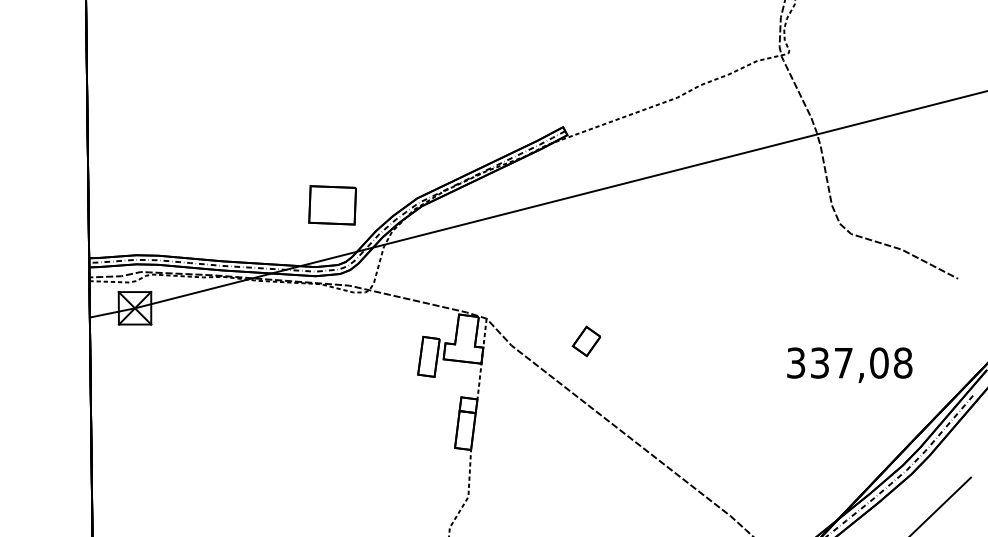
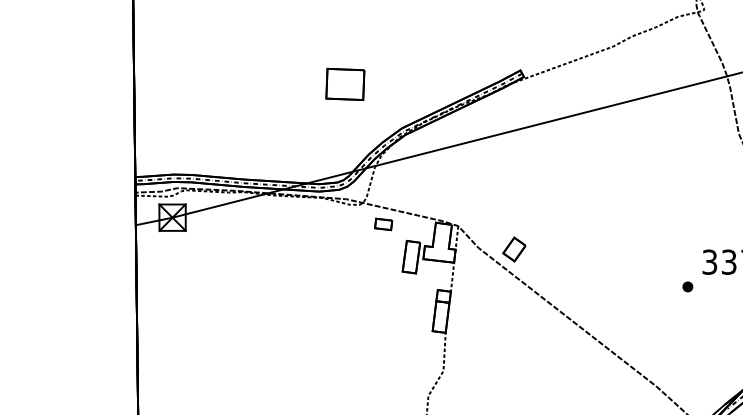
part: (332, 205) -> (345, 84), moved
part: (394, 316) -> (383, 224), added
part: (586, 341) -> (514, 249), moved
part: (768, 393) -> (687, 286), added

